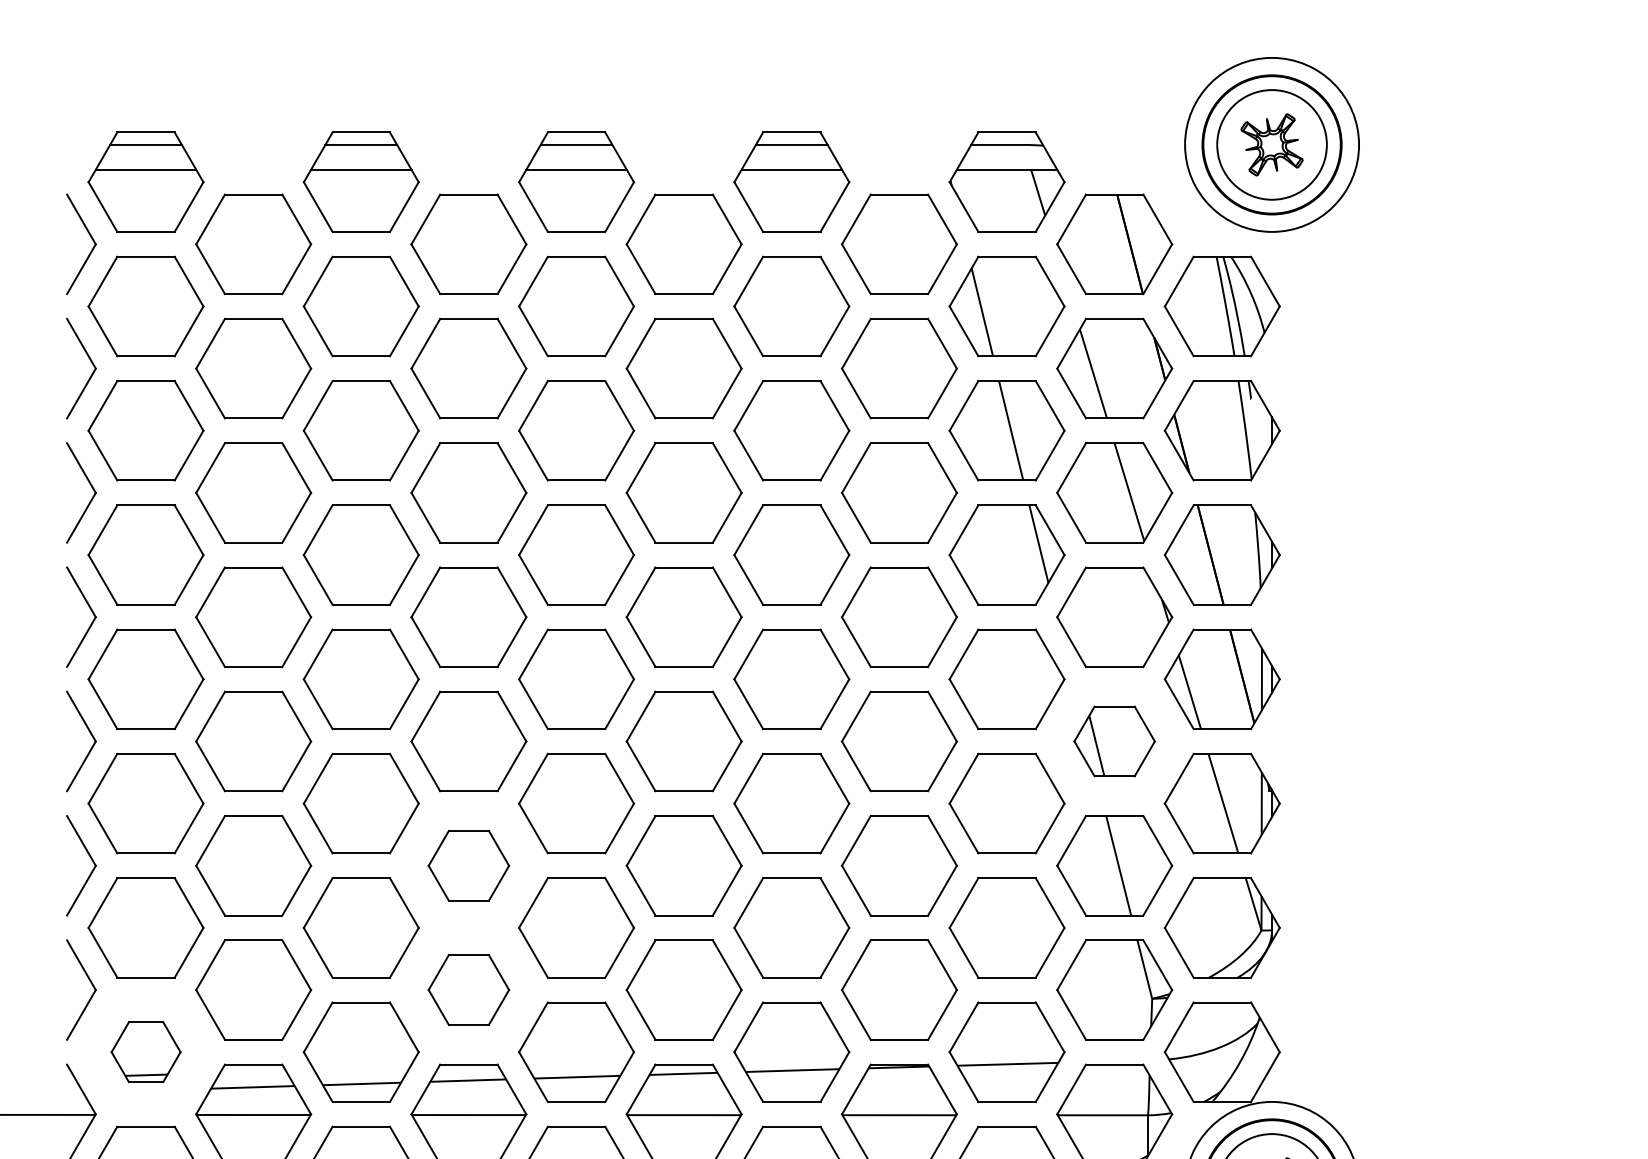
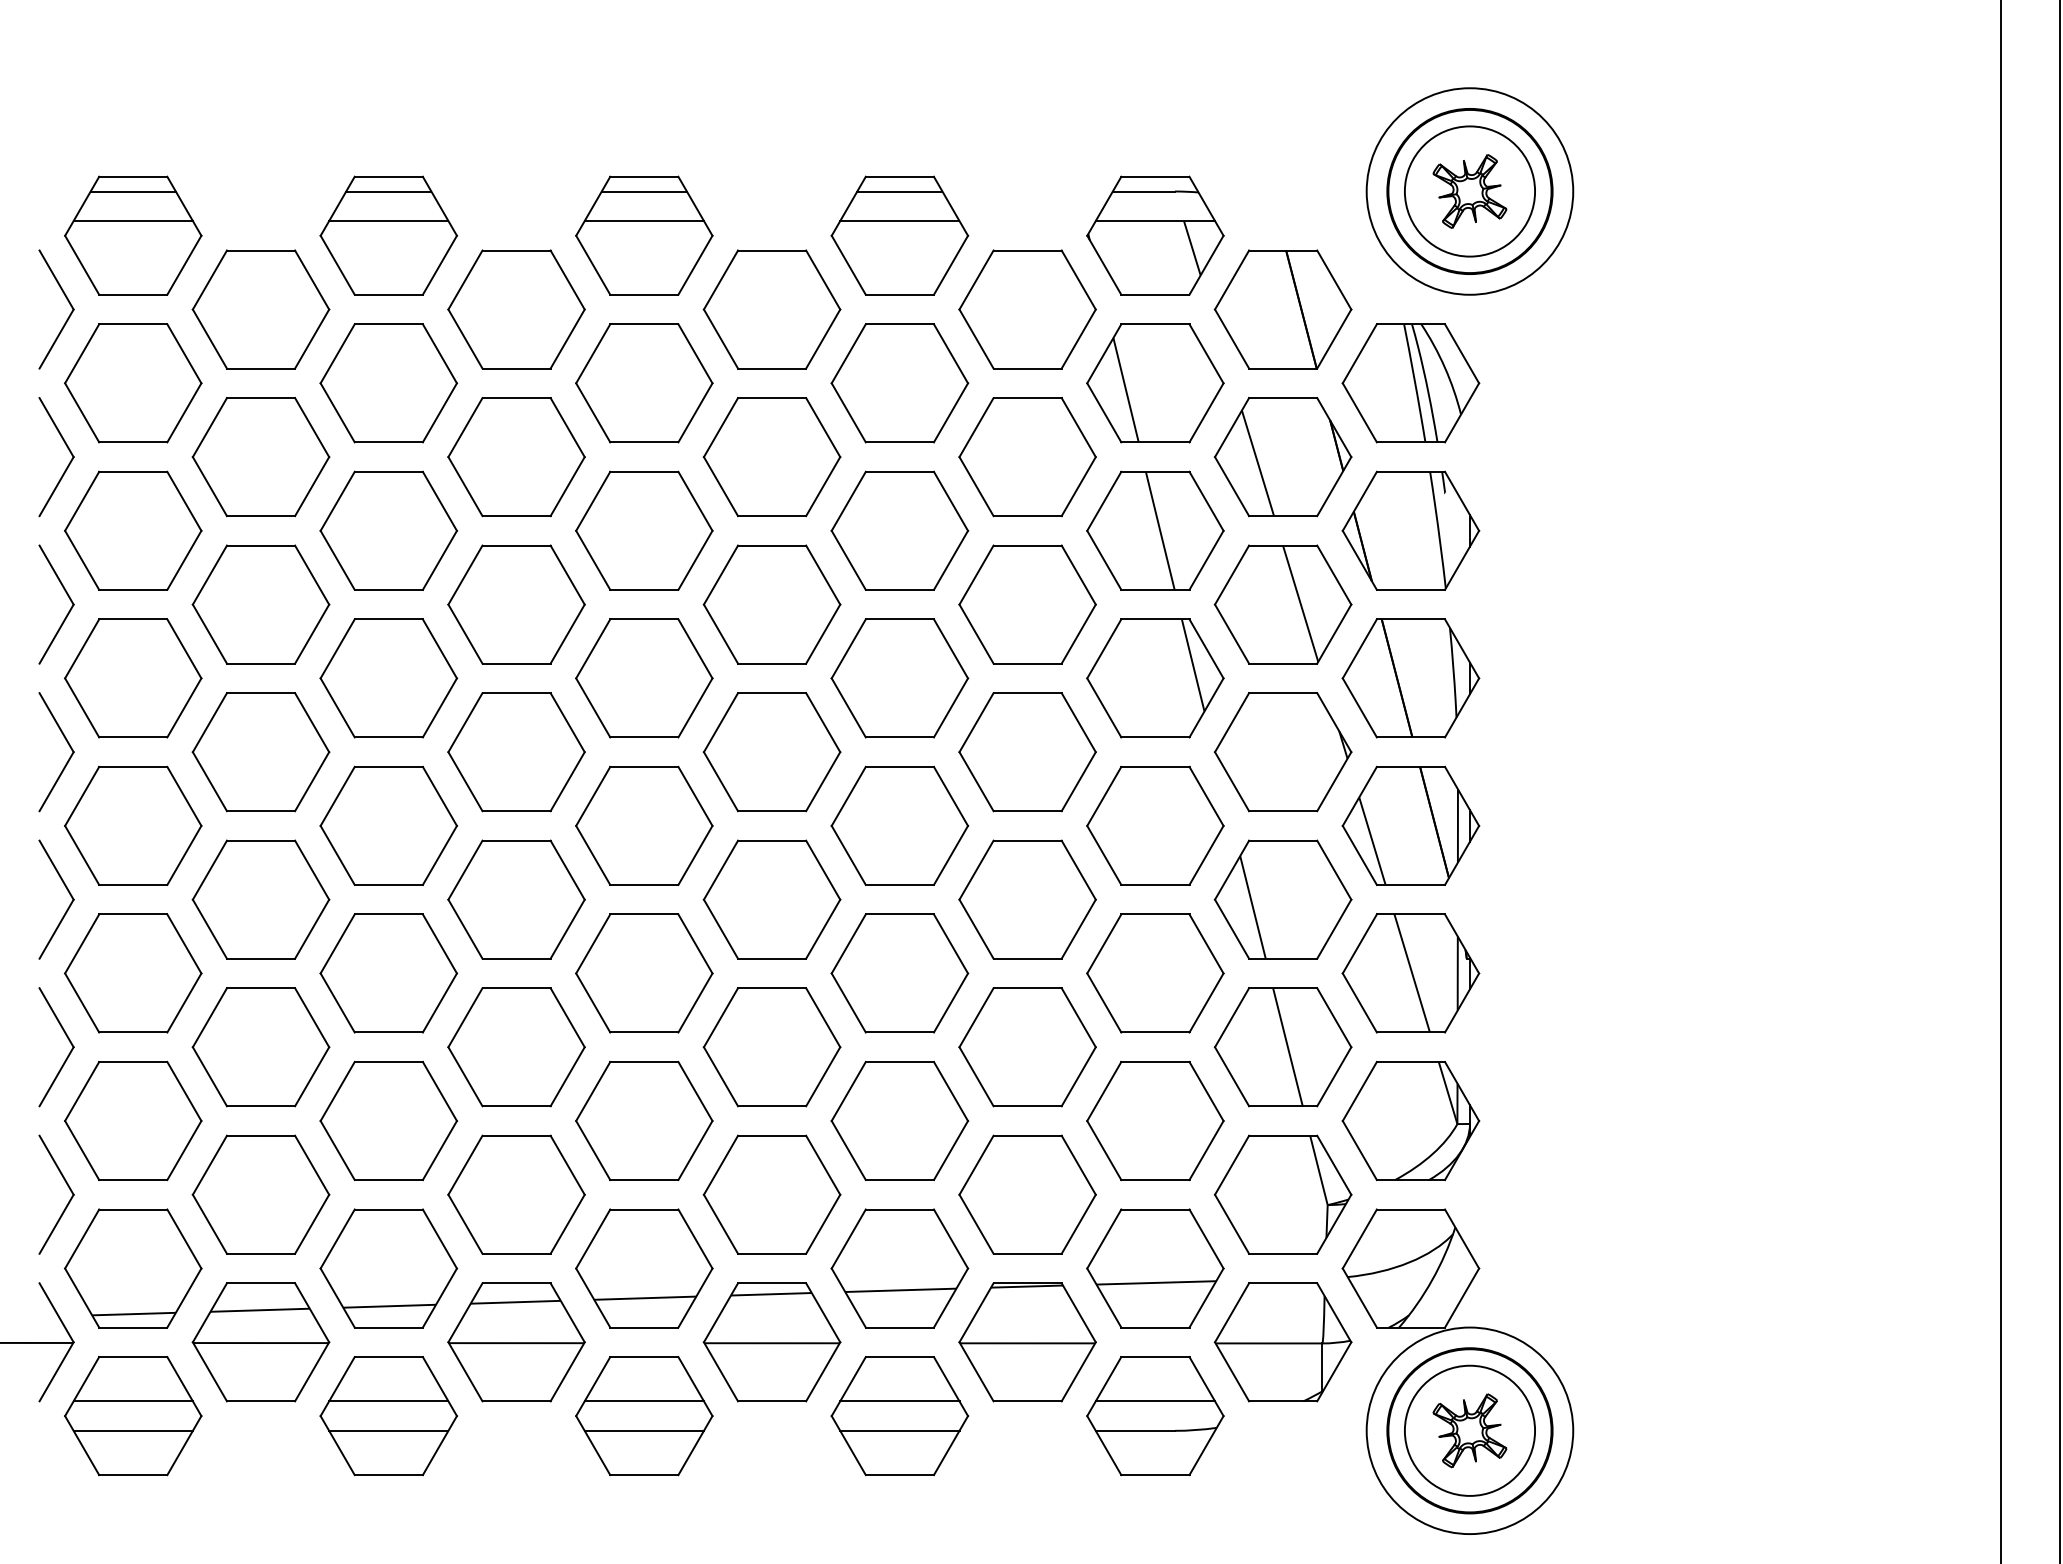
part: (1114, 741) -> (1282, 899), size x1.43
part: (468, 866) -> (516, 1047), size x1.43
part: (468, 989) -> (516, 1194), size x1.43
part: (146, 1052) -> (133, 1268), size x1.67

